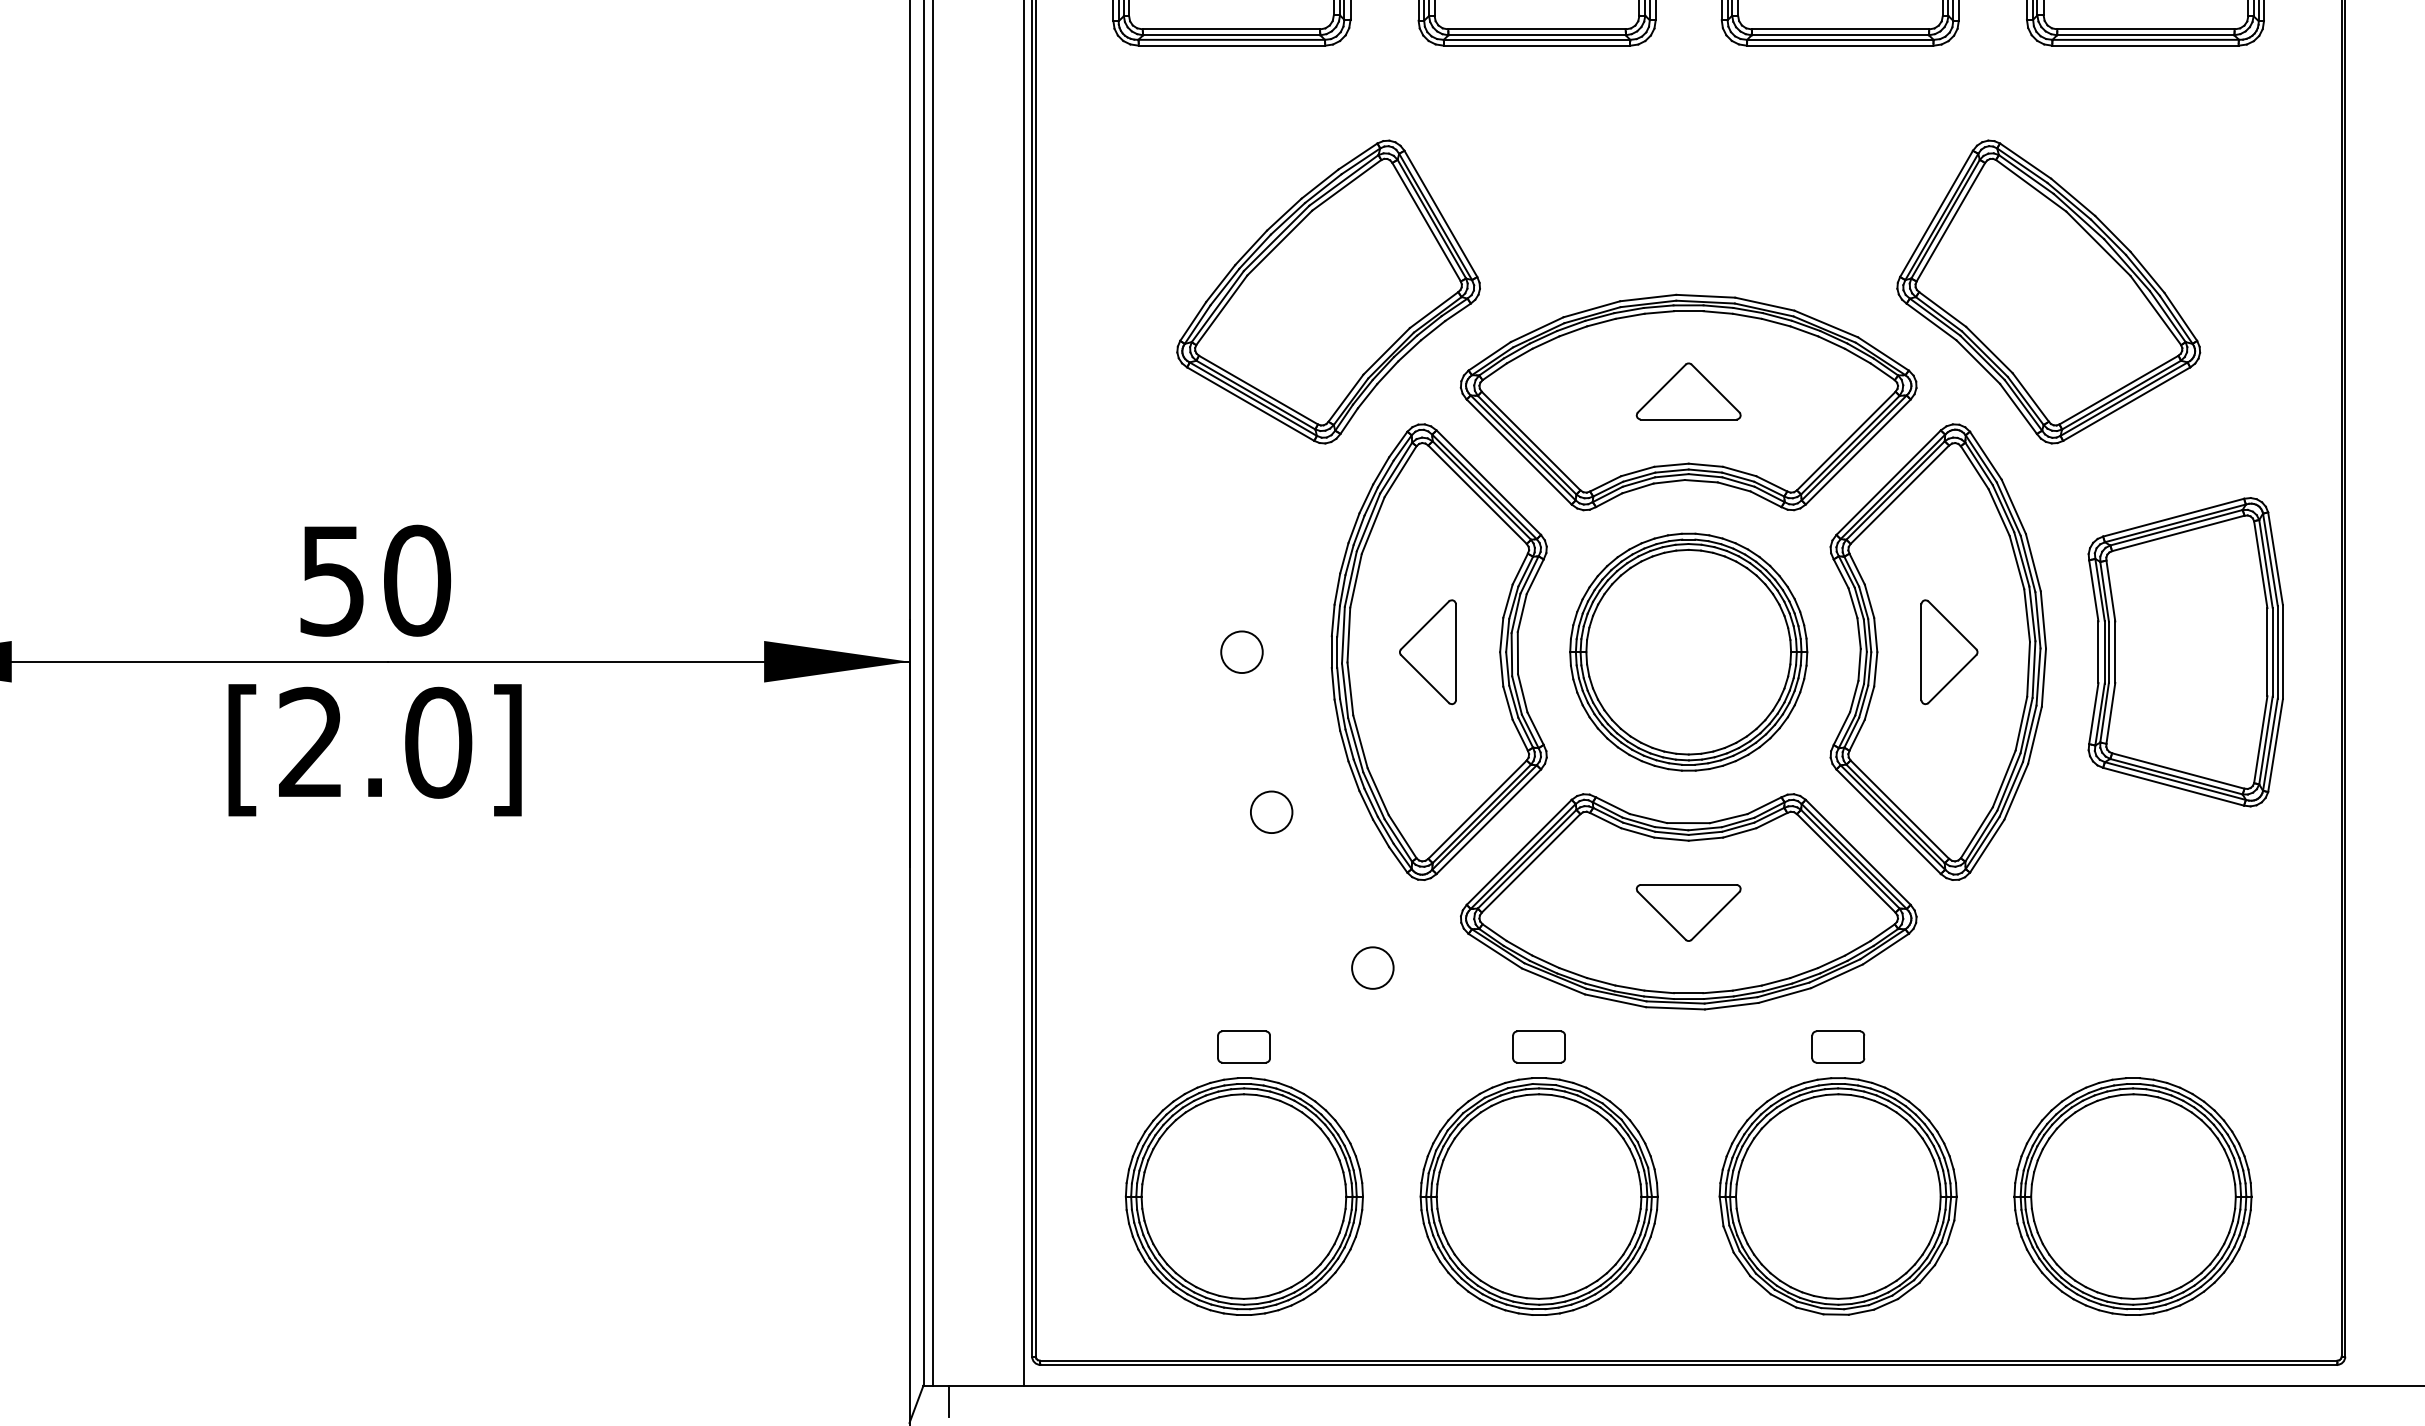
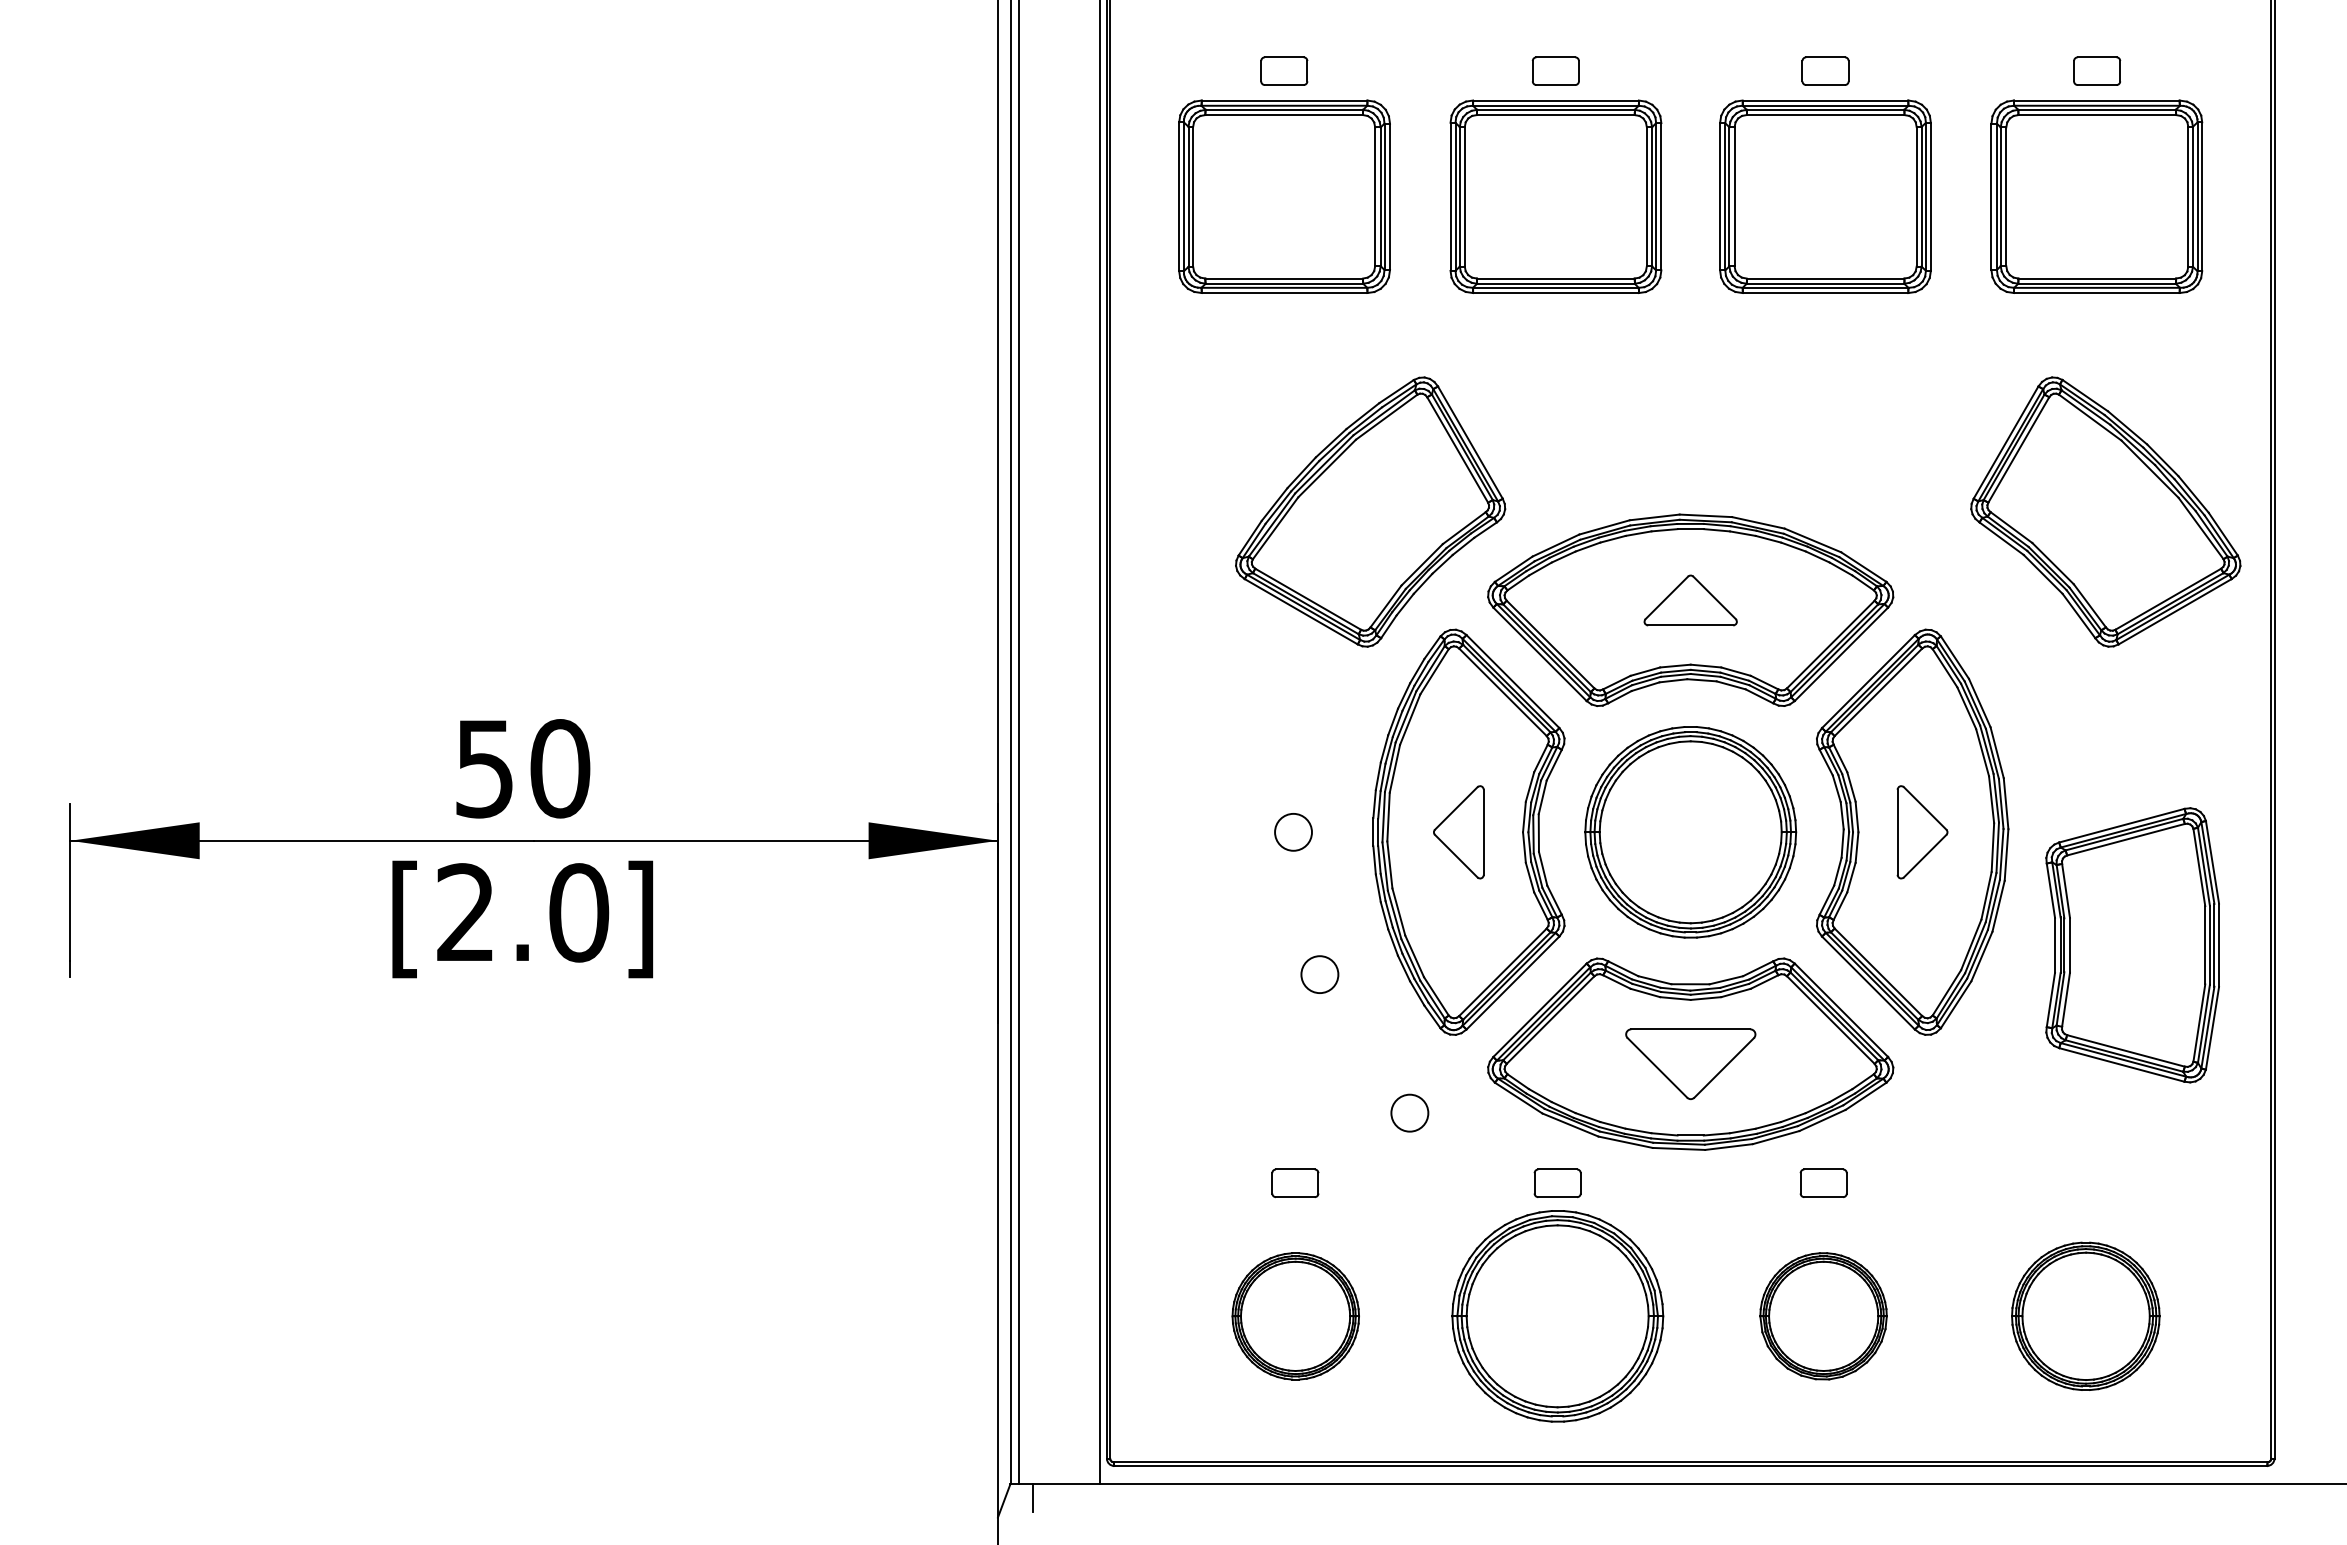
part: (2048, 291) -> (2105, 511), moved
part: (2185, 652) -> (2132, 945), moved
part: (1688, 912) -> (1690, 1063), size x1.4
part: (1244, 1196) -> (1295, 1316), size x0.6
part: (1838, 1196) -> (1823, 1316), size x0.6
part: (2132, 1196) -> (2085, 1316), size x0.7

